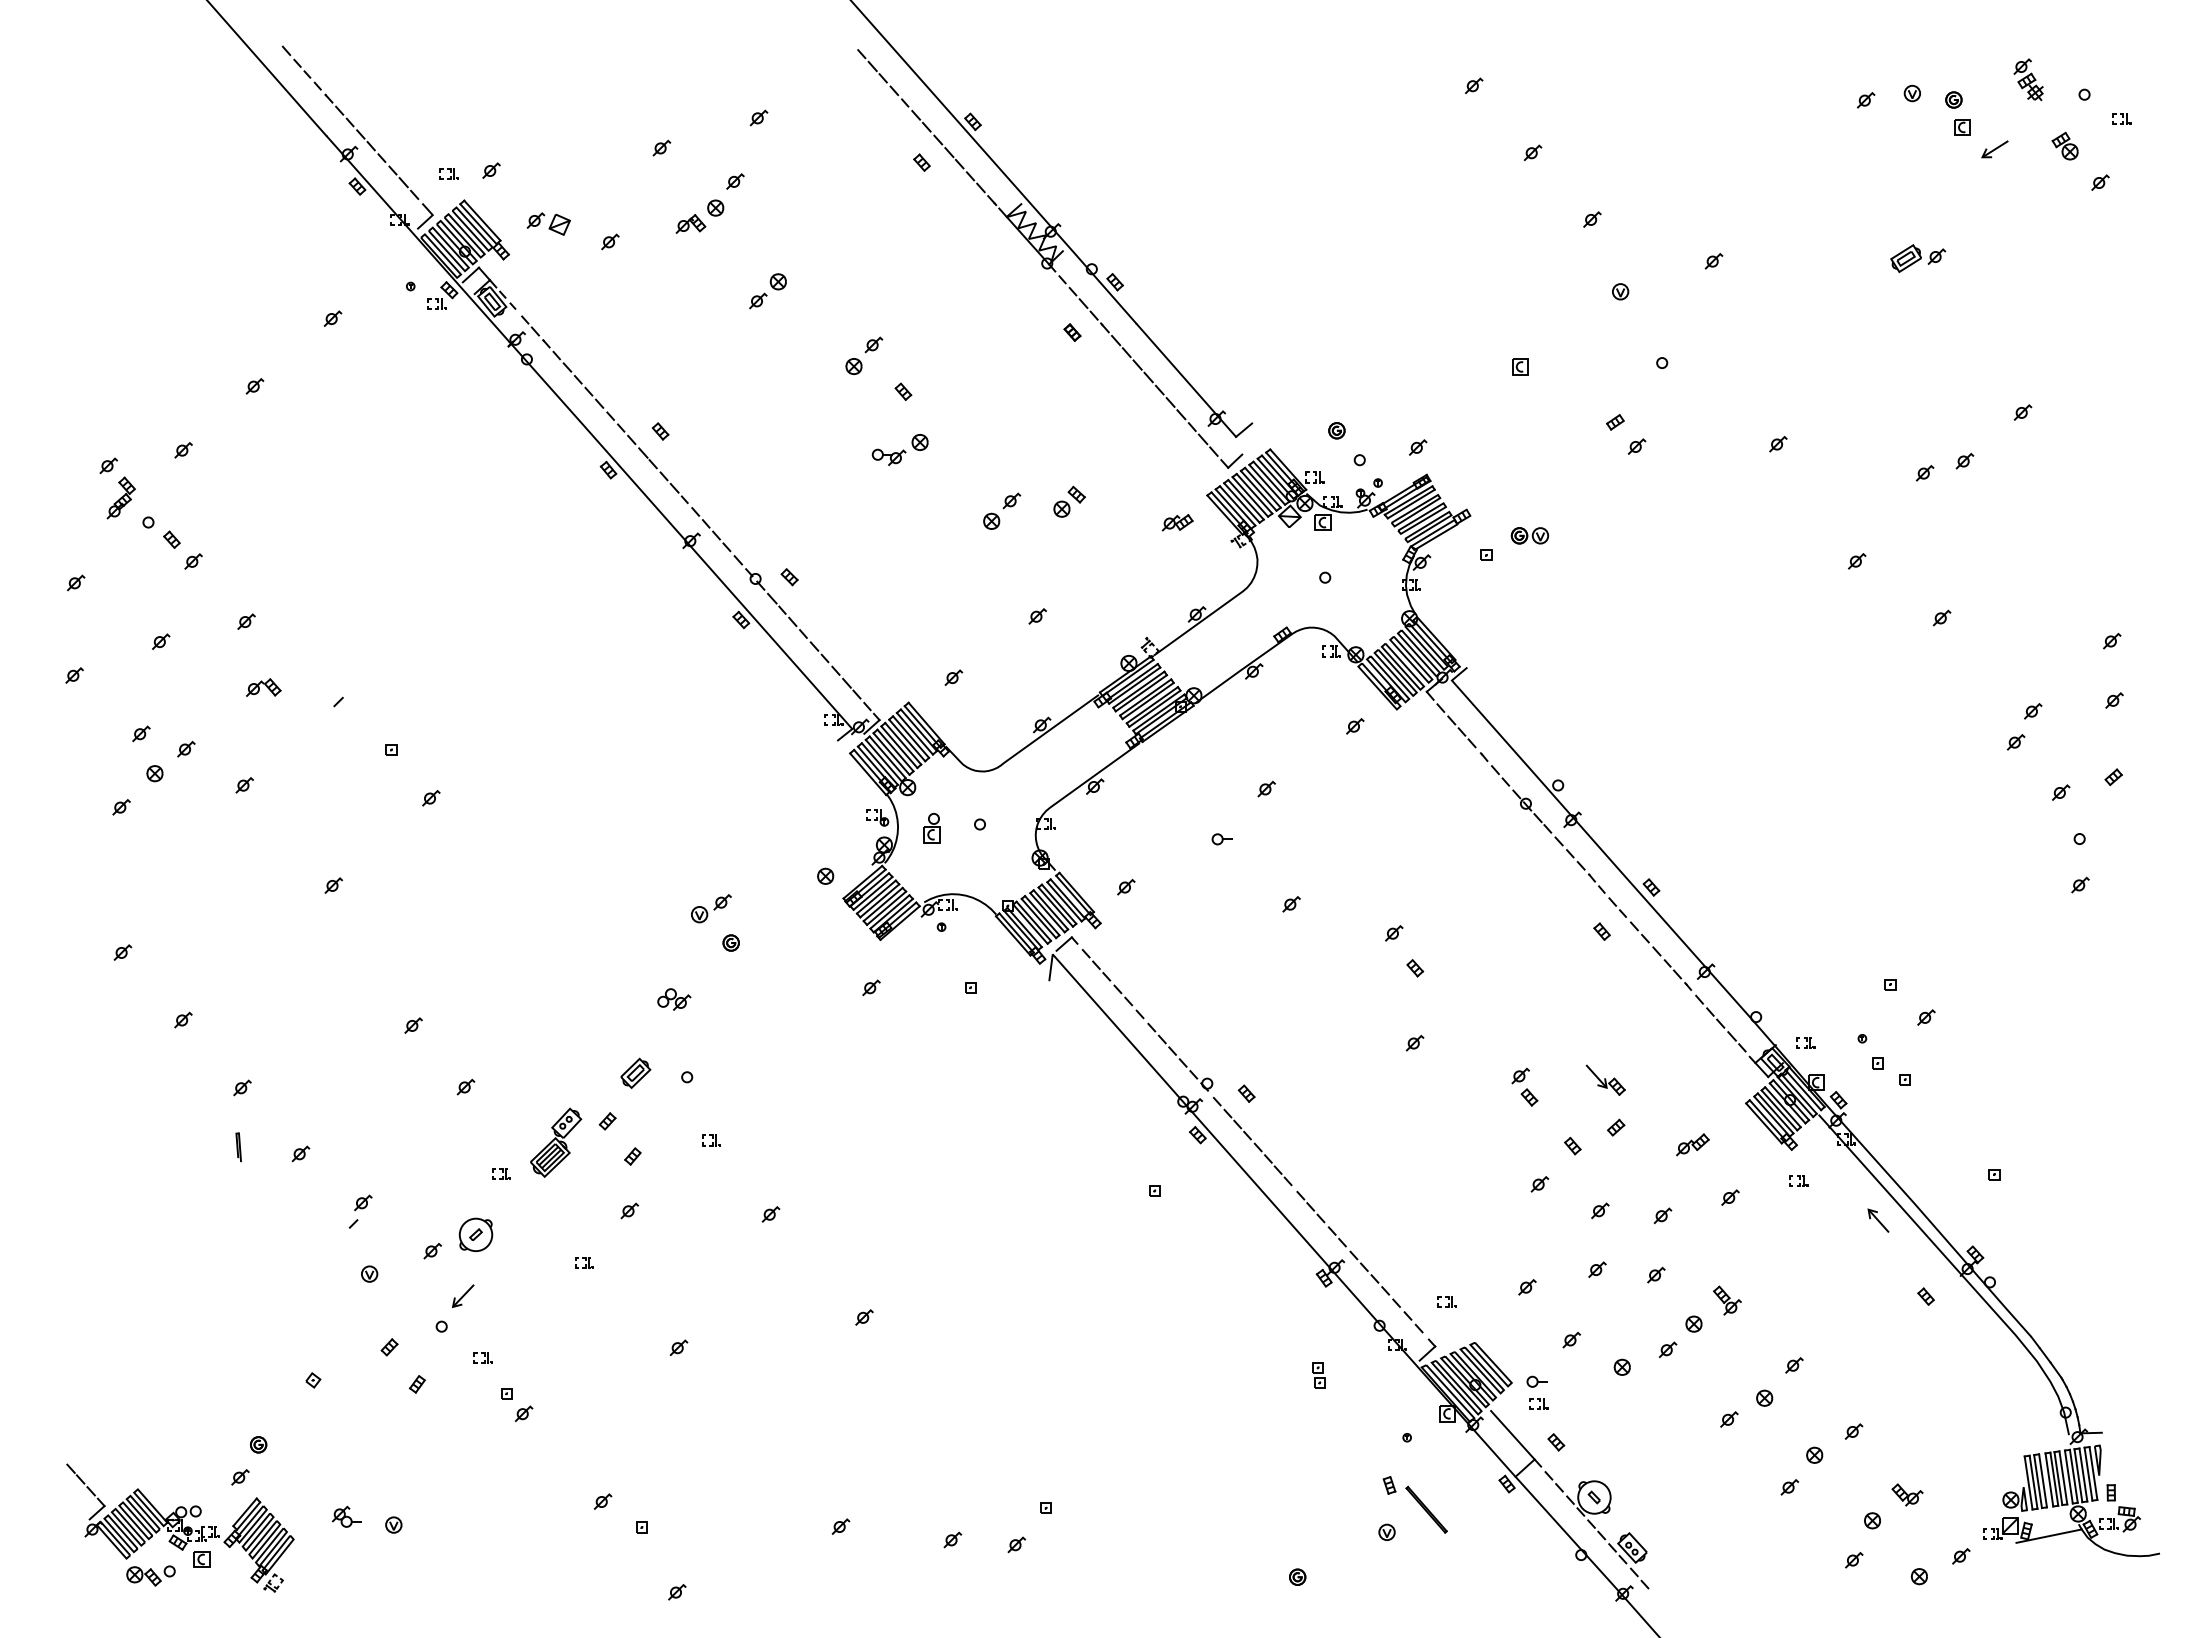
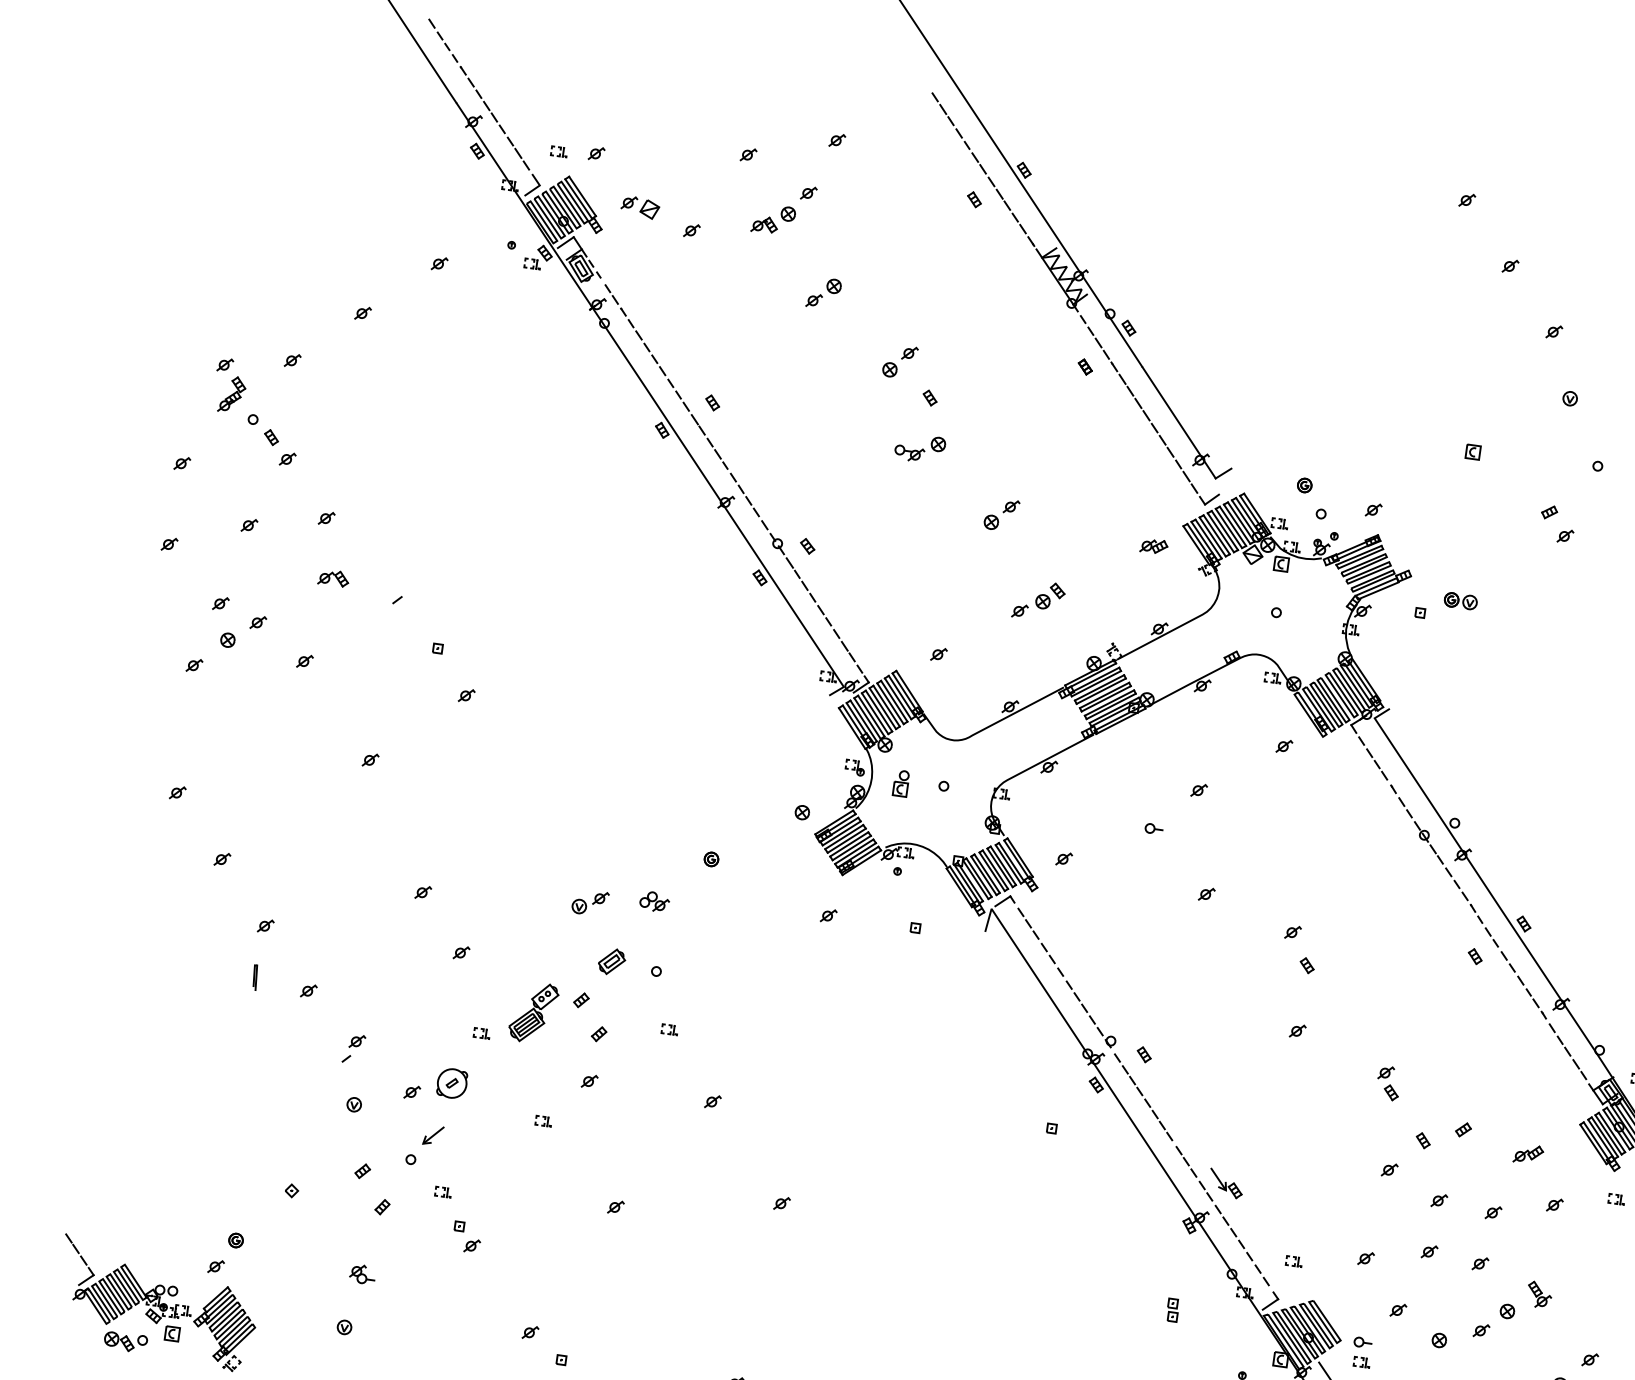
part: (1069, 501) -> (1050, 595), moved
part: (711, 908) -> (590, 902), moved
part: (1605, 1079) -> (1226, 1182), moved
part: (346, 1516) -> (362, 1274), moved

